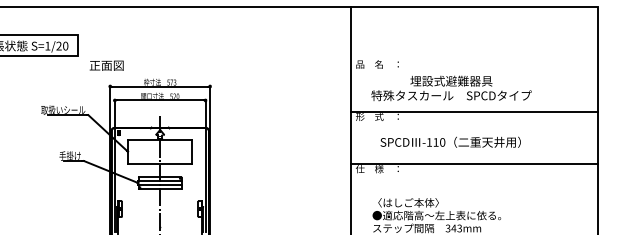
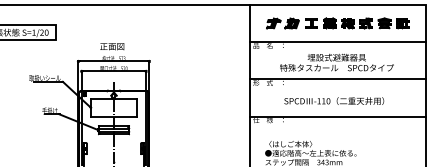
part: (474, 33) -> (337, 23), added
line: (474, 59) -> (337, 42), added
text: (106, 65) -> (112, 46), moved
text: (451, 88) -> (336, 62), moved
text: (450, 141) -> (334, 100), moved

